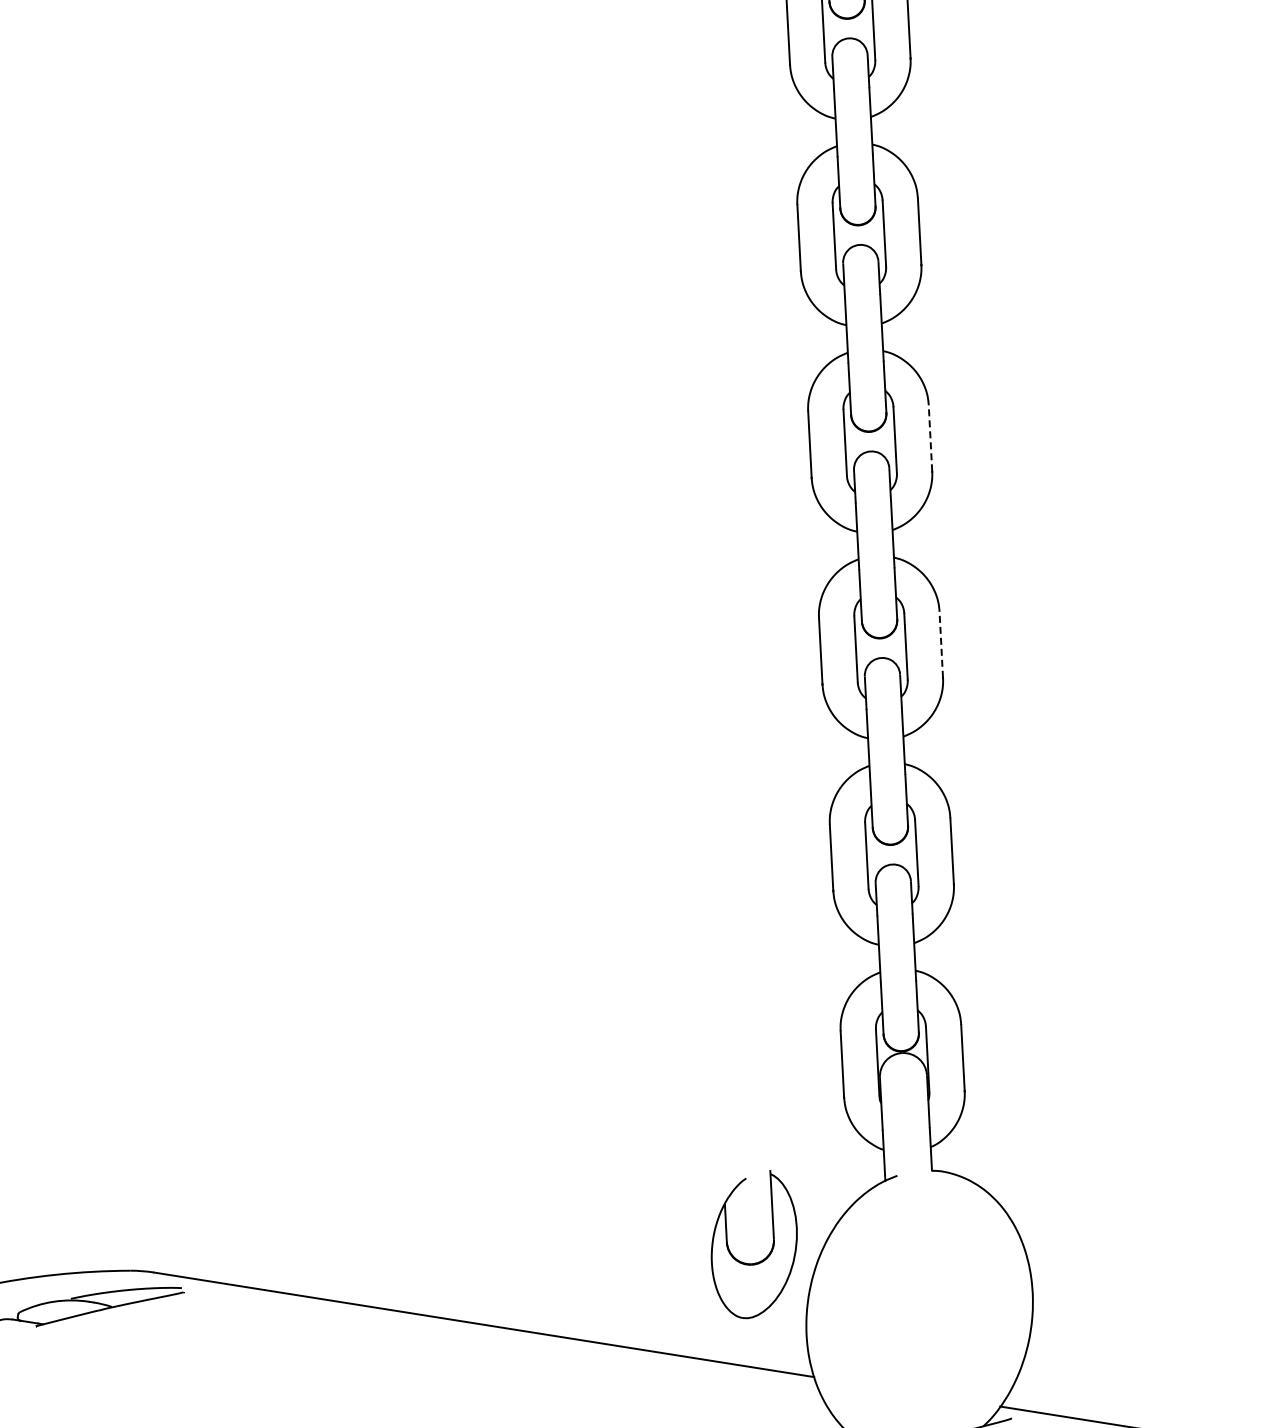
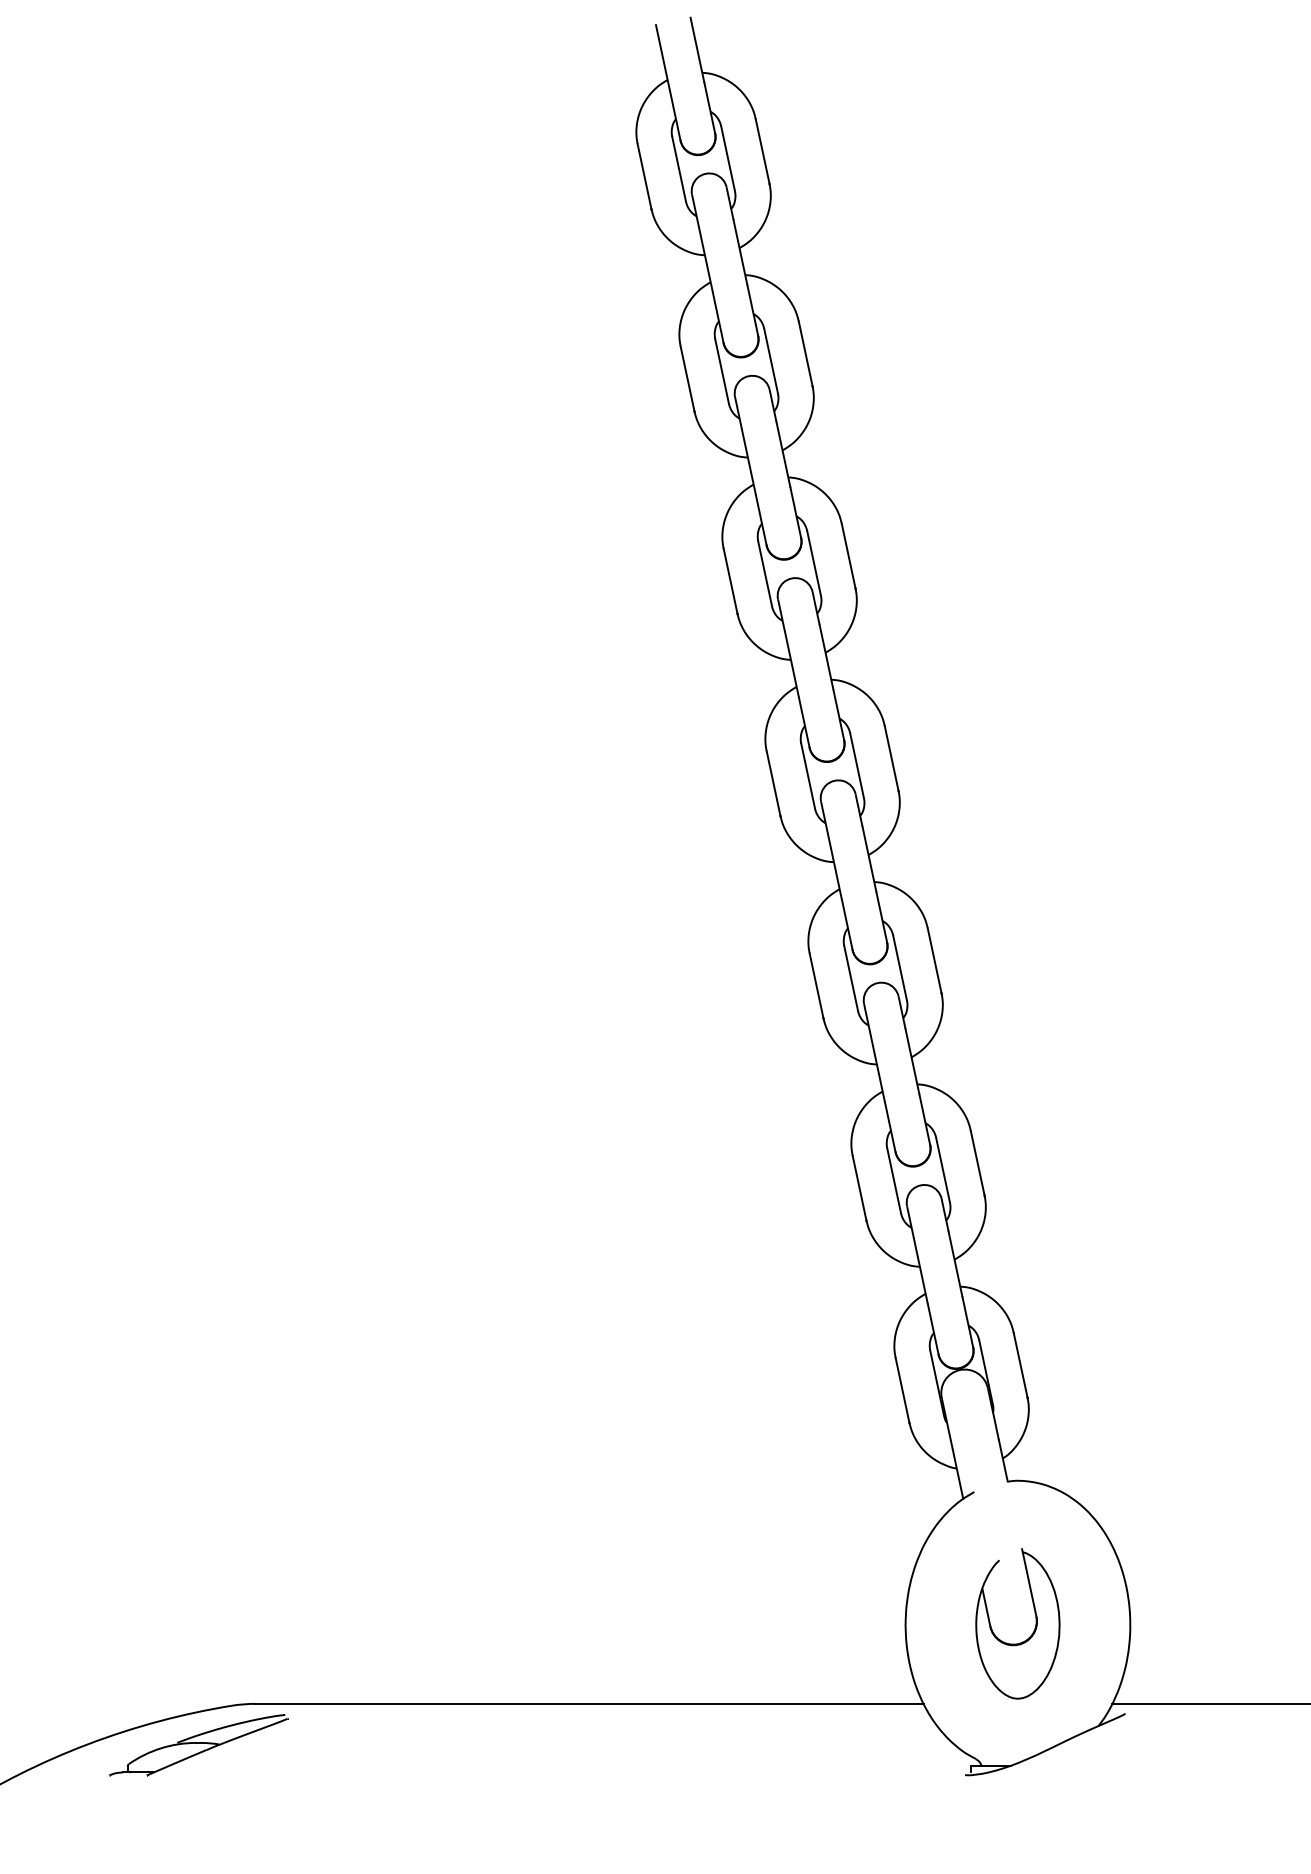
line: (930, 437) -> (891, 757), dashed -> solid
line: (941, 644) -> (934, 960), dashed -> solid
part: (768, 1253) -> (1033, 1630), moved

